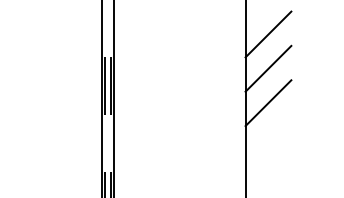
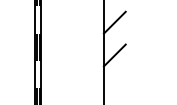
line: (267, 69) -> (114, 39), removed

